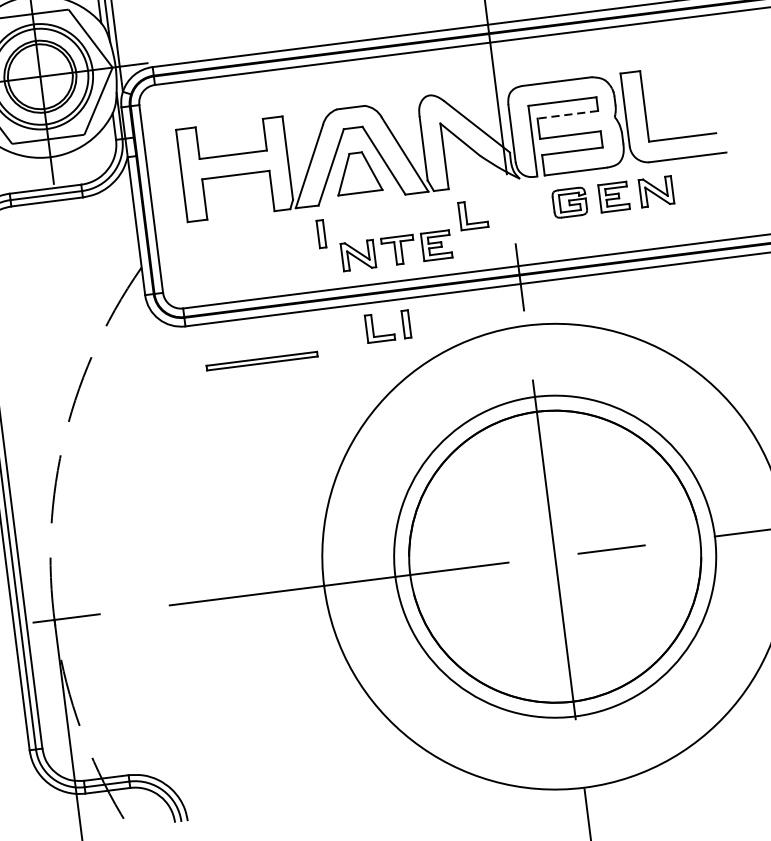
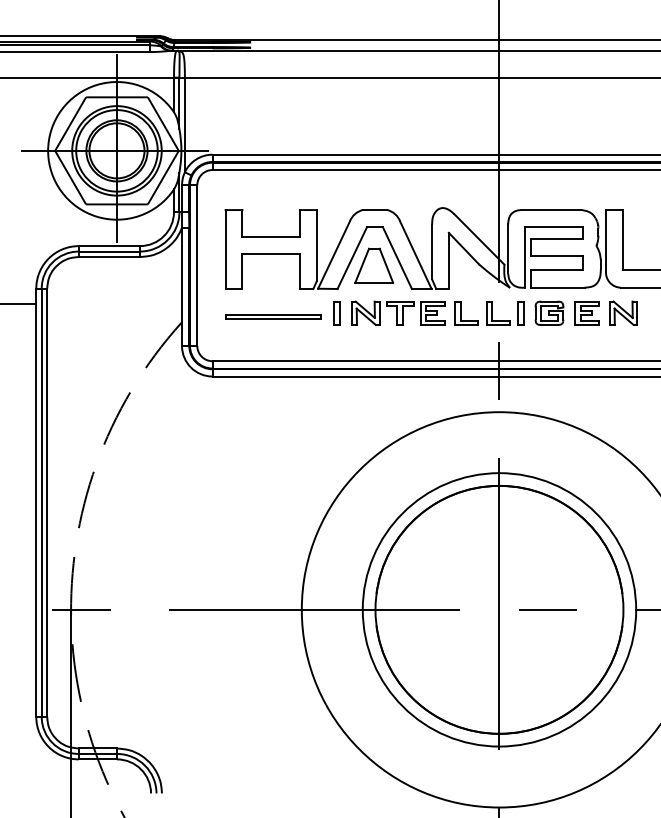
line: (568, 115) -> (557, 239), dashed -> solid
part: (396, 249) -> (398, 312), moved
part: (389, 334) -> (505, 320), moved
part: (262, 360) -> (273, 316), moved

